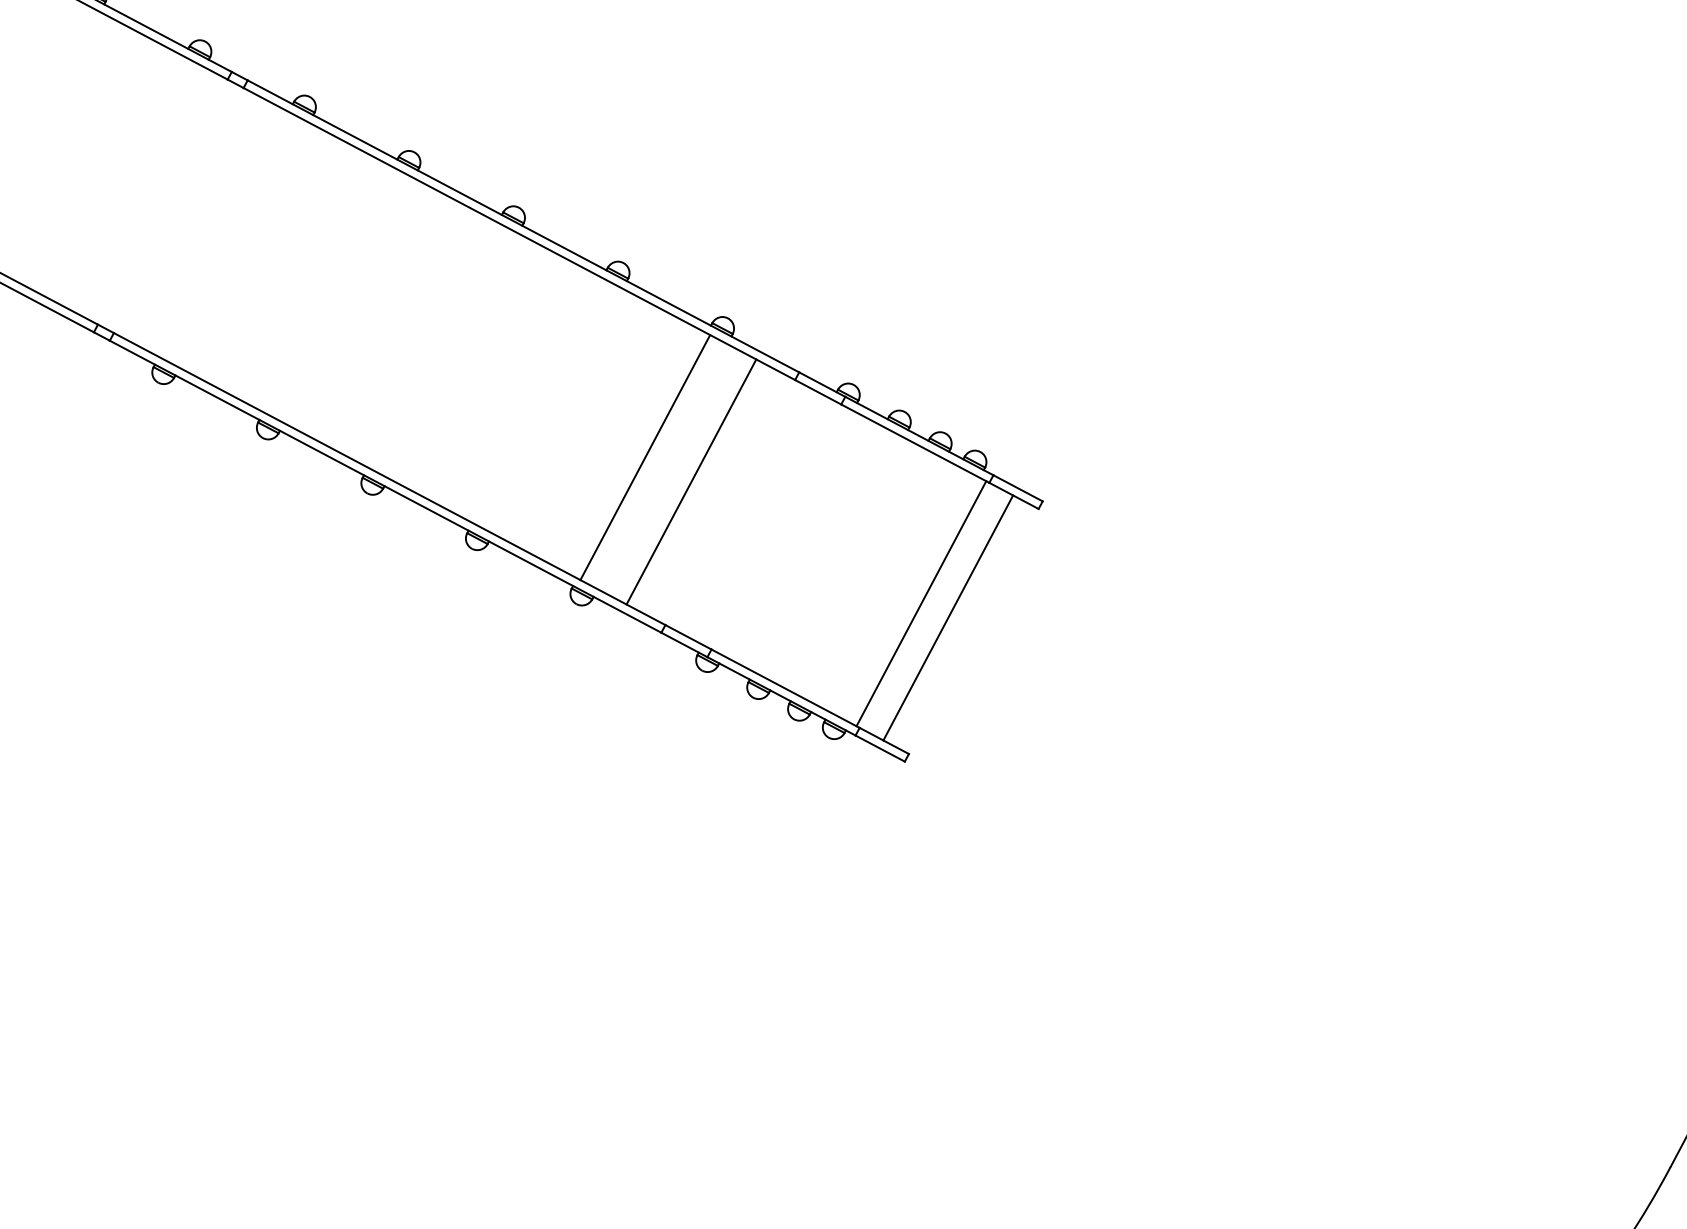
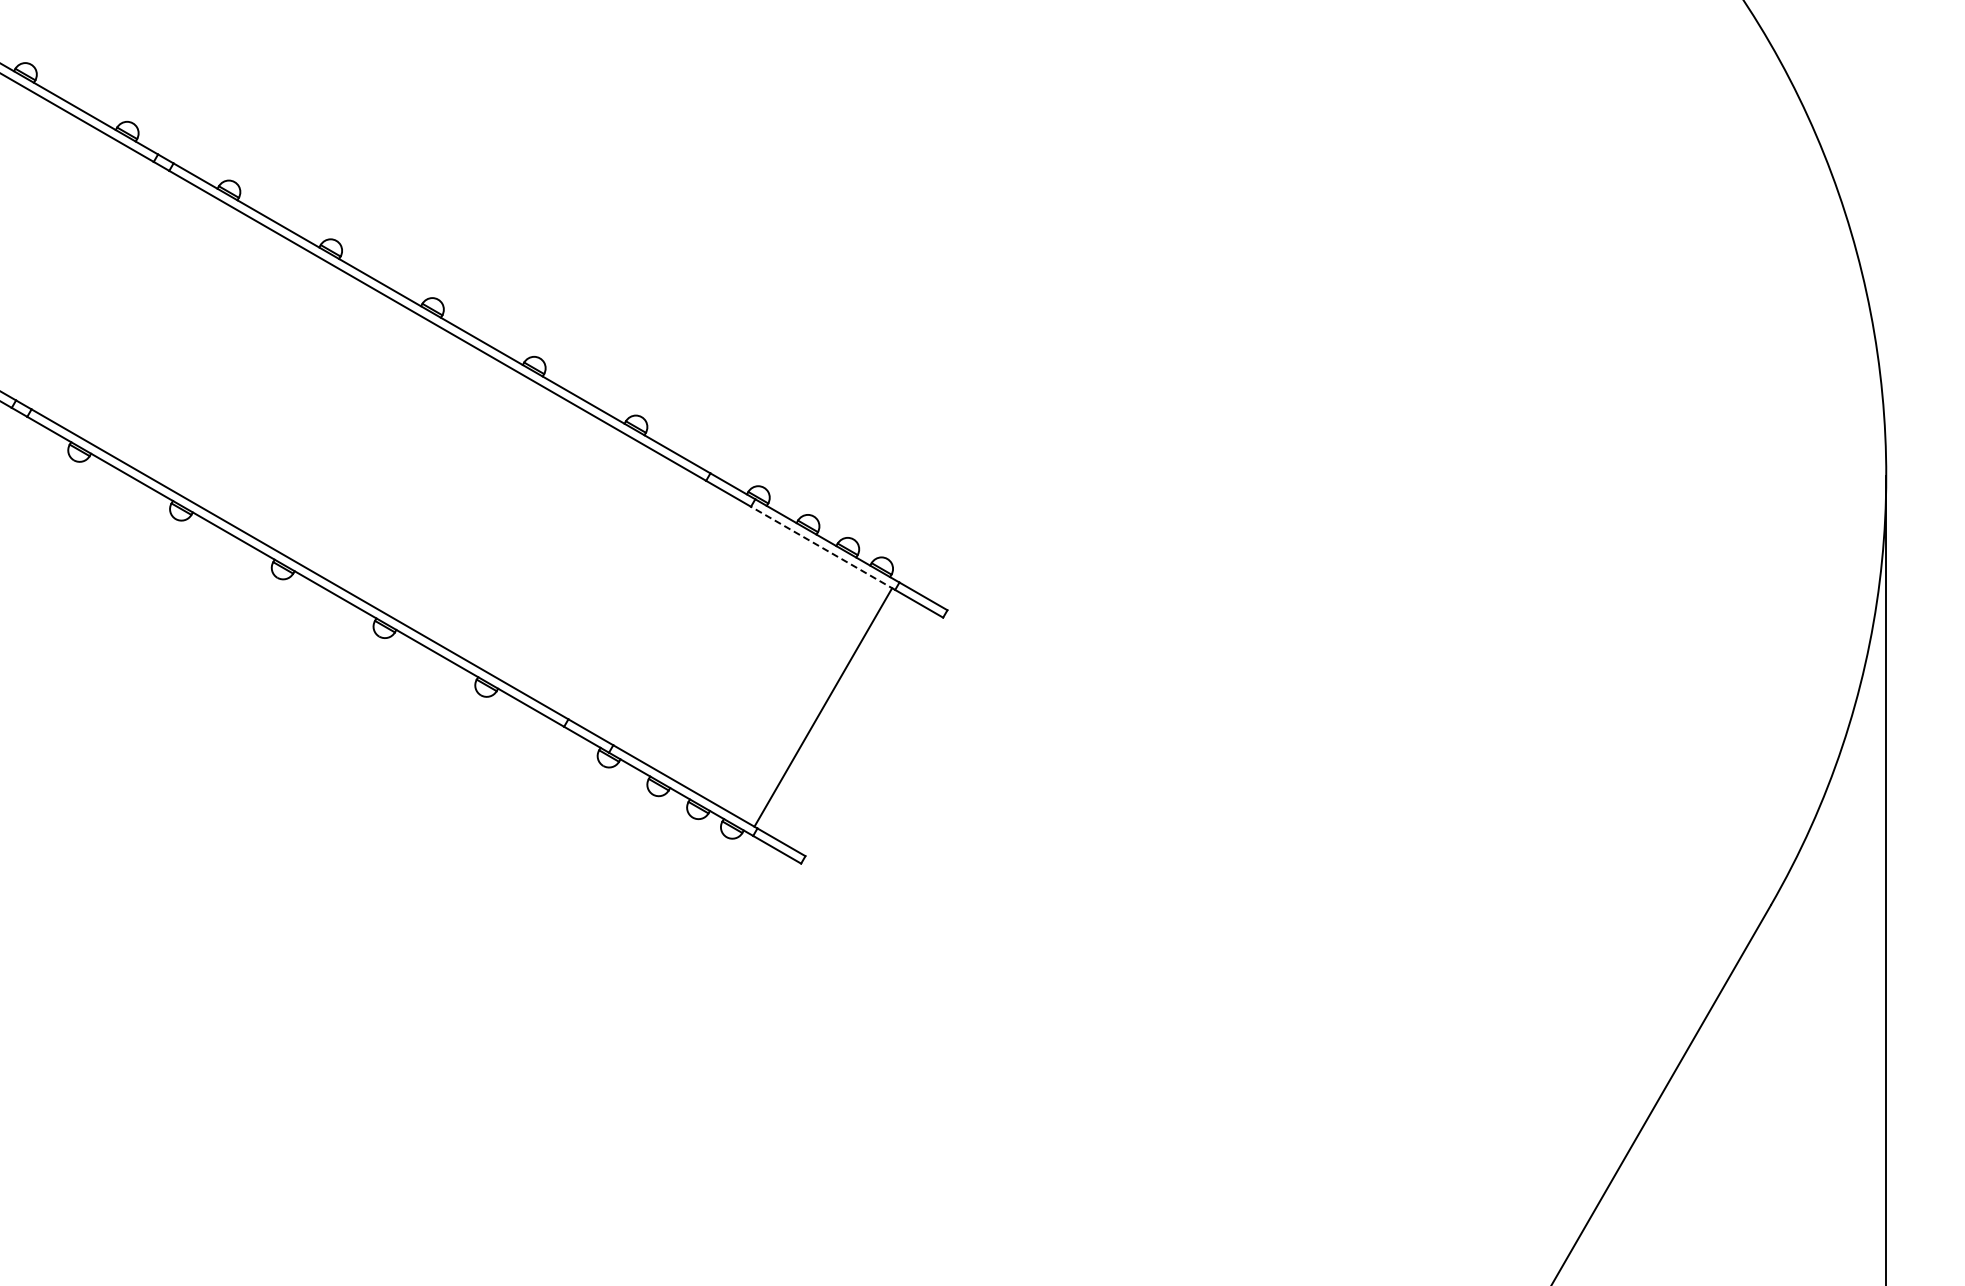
line: (914, 443) -> (822, 548), solid -> dashed
line: (645, 457) -> (554, 552), removed
line: (691, 481) -> (599, 577), removed
line: (948, 617) -> (849, 722), removed

